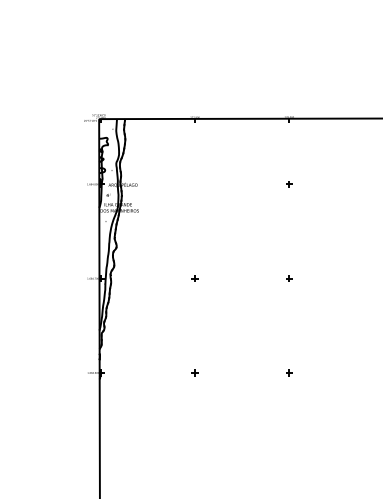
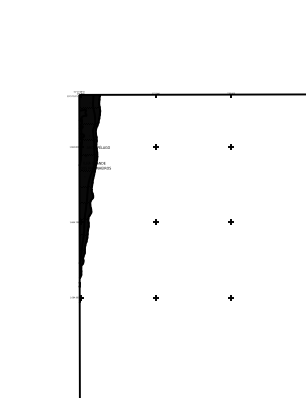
part: (194, 184) -> (155, 147), added
hatch: (112, 233) -> (89, 186), added

